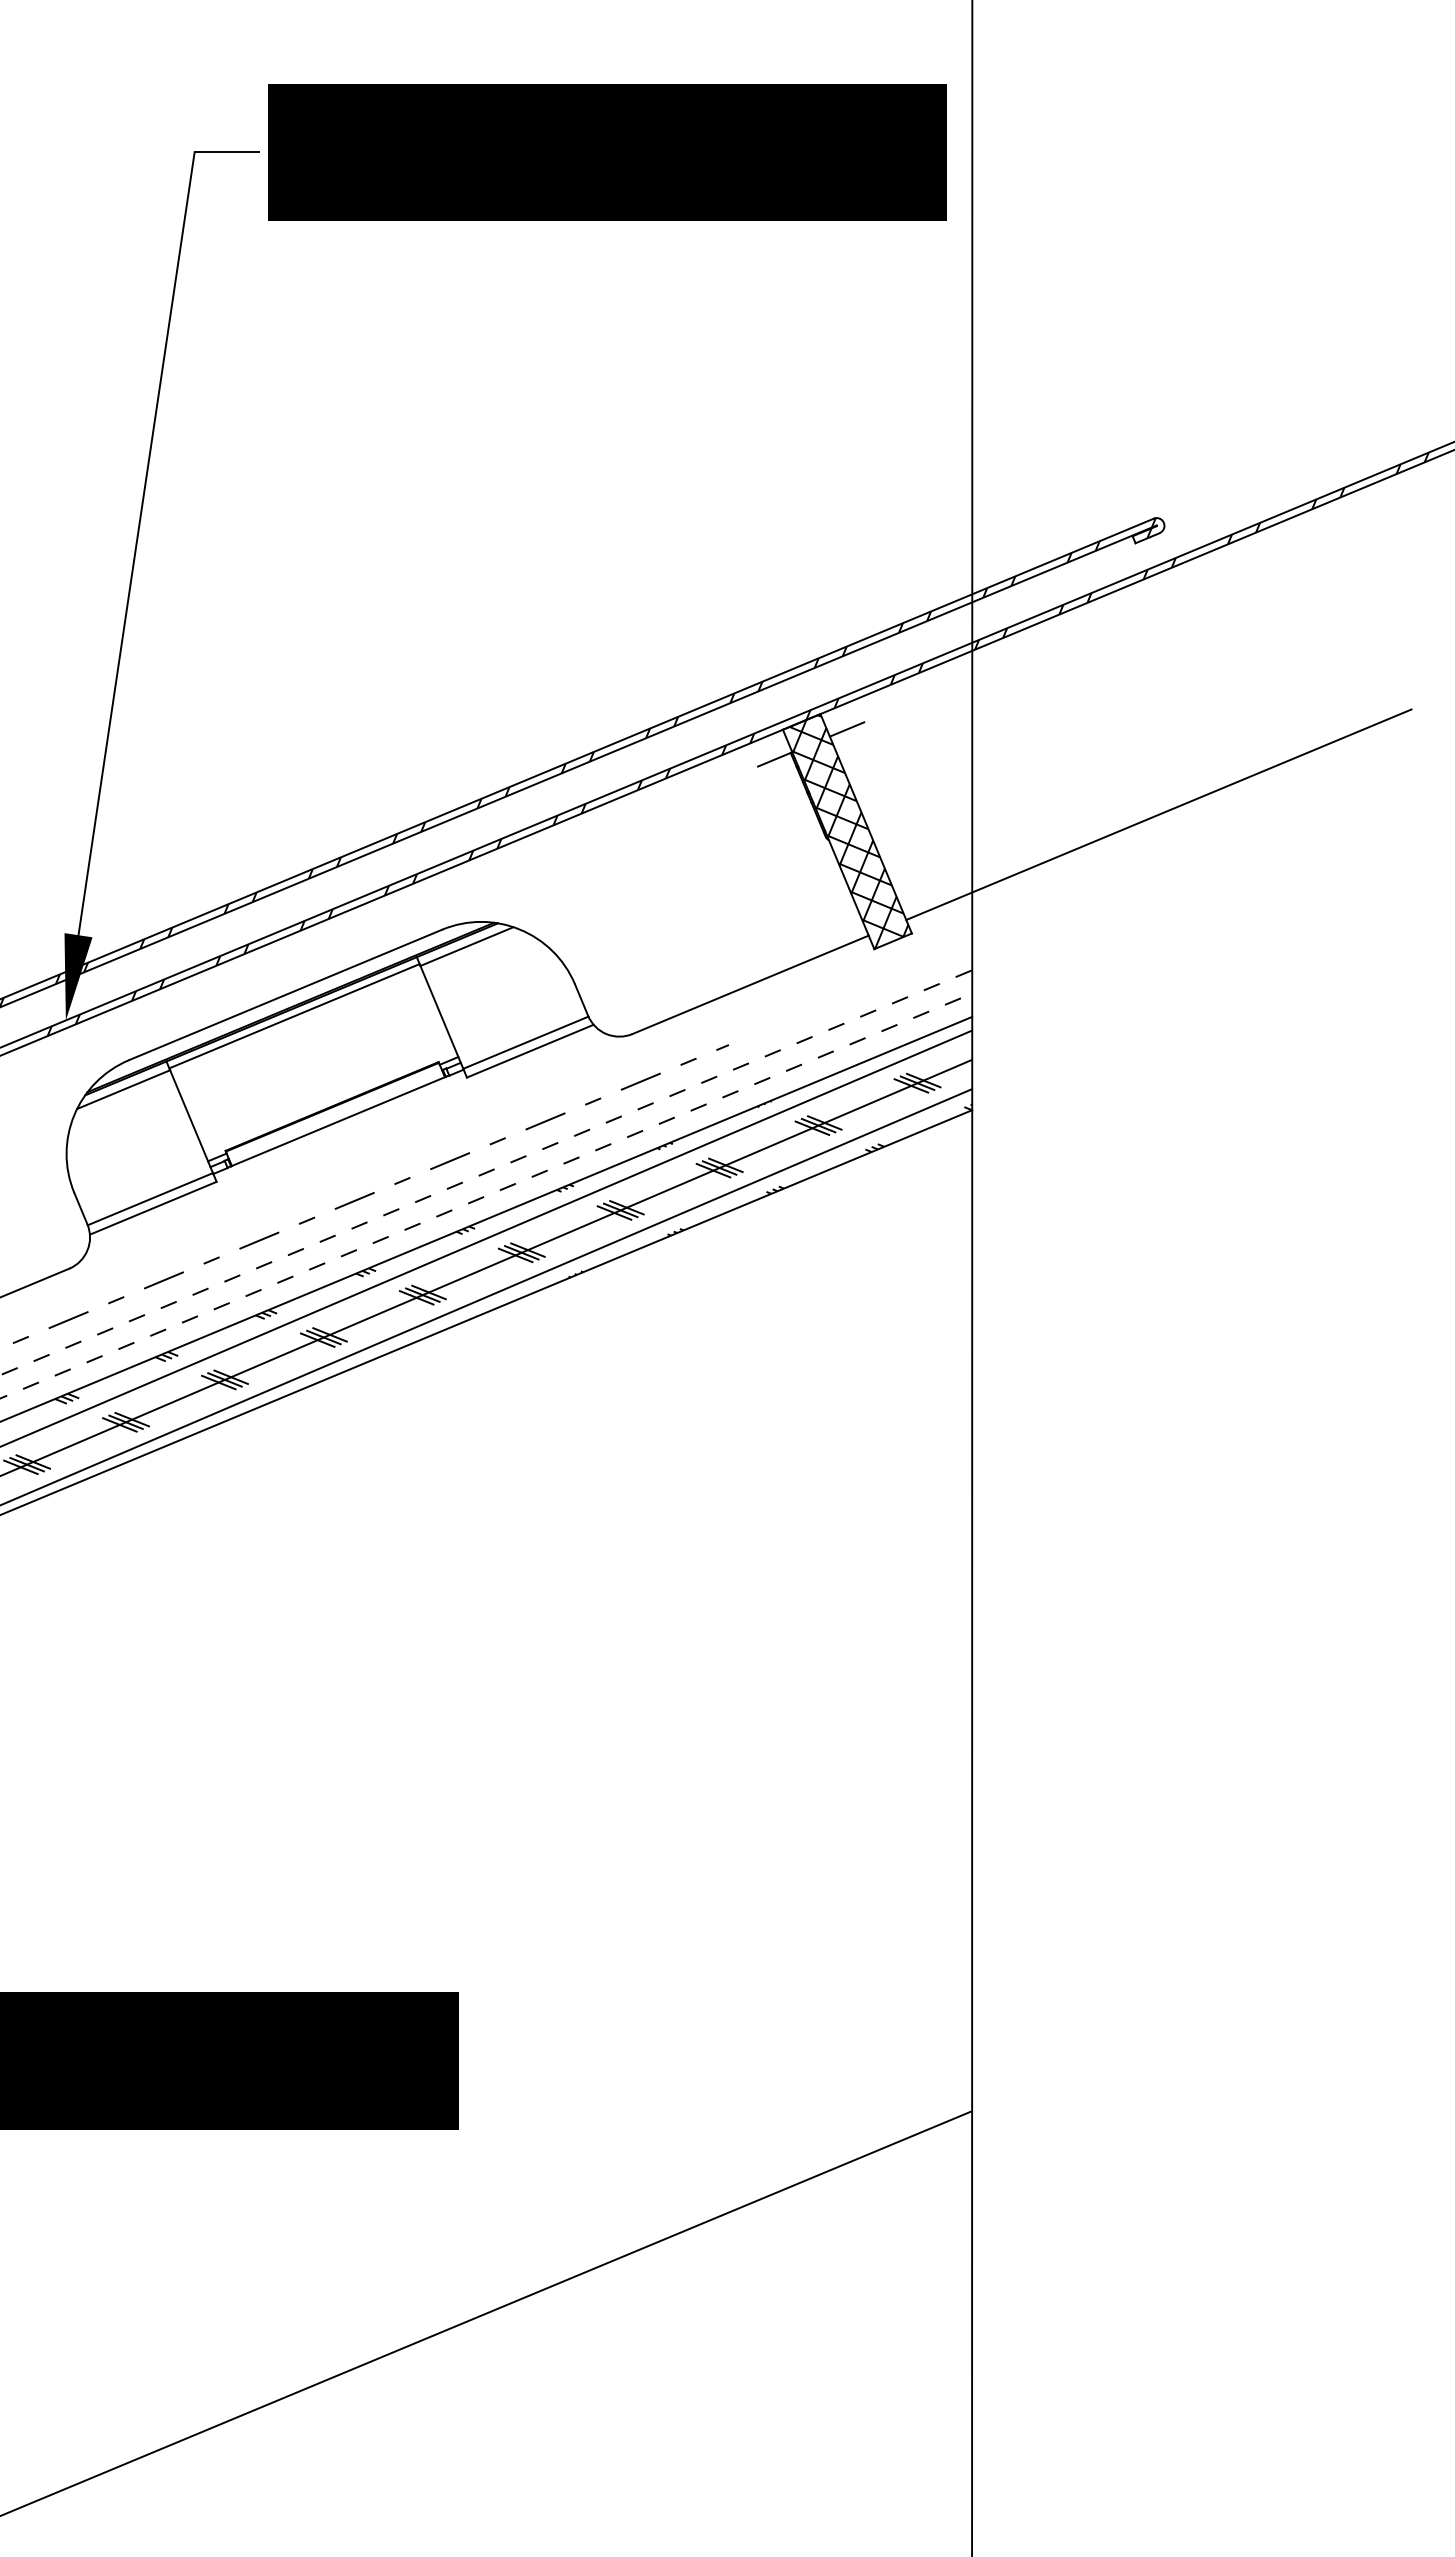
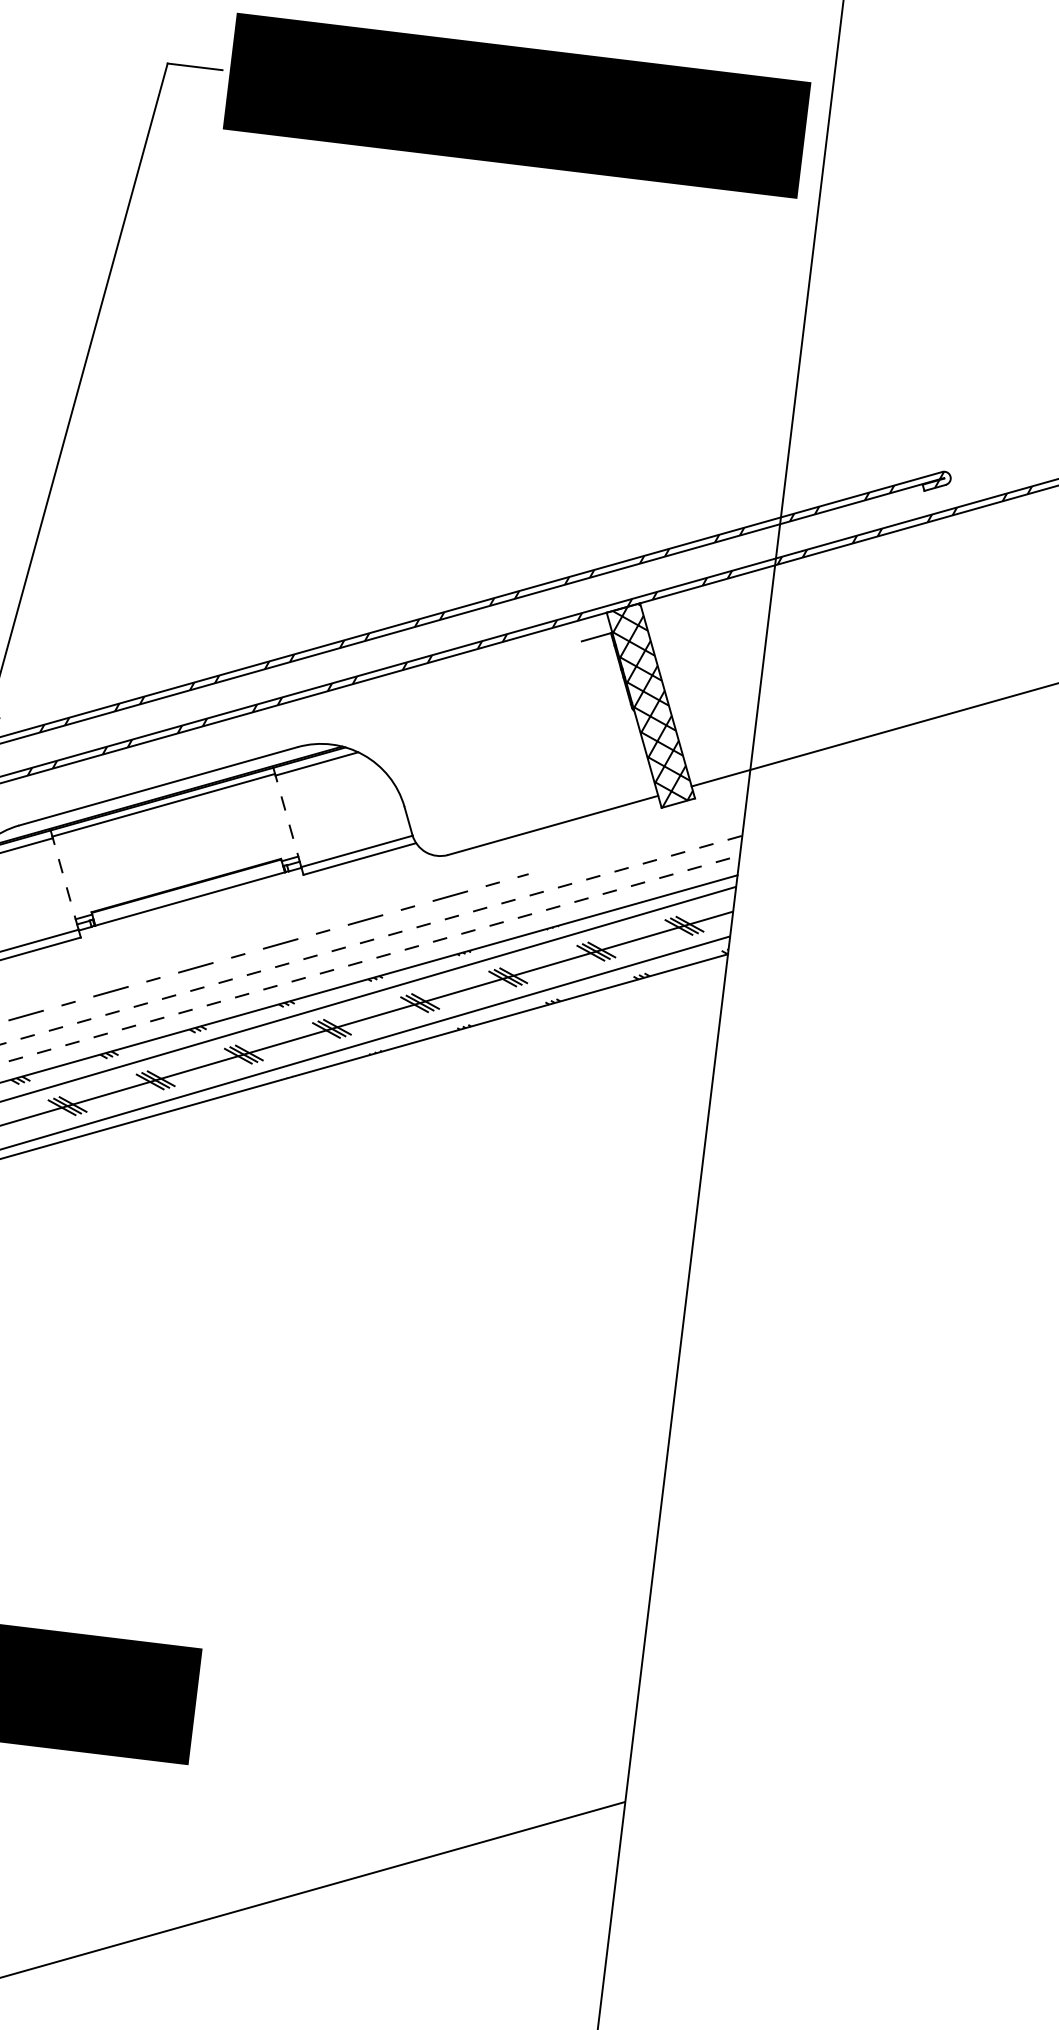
line: (846, 729) -> (660, 619), removed
line: (441, 1017) -> (288, 821), solid -> dashed
line: (191, 1121) -> (65, 883), solid -> dashed

